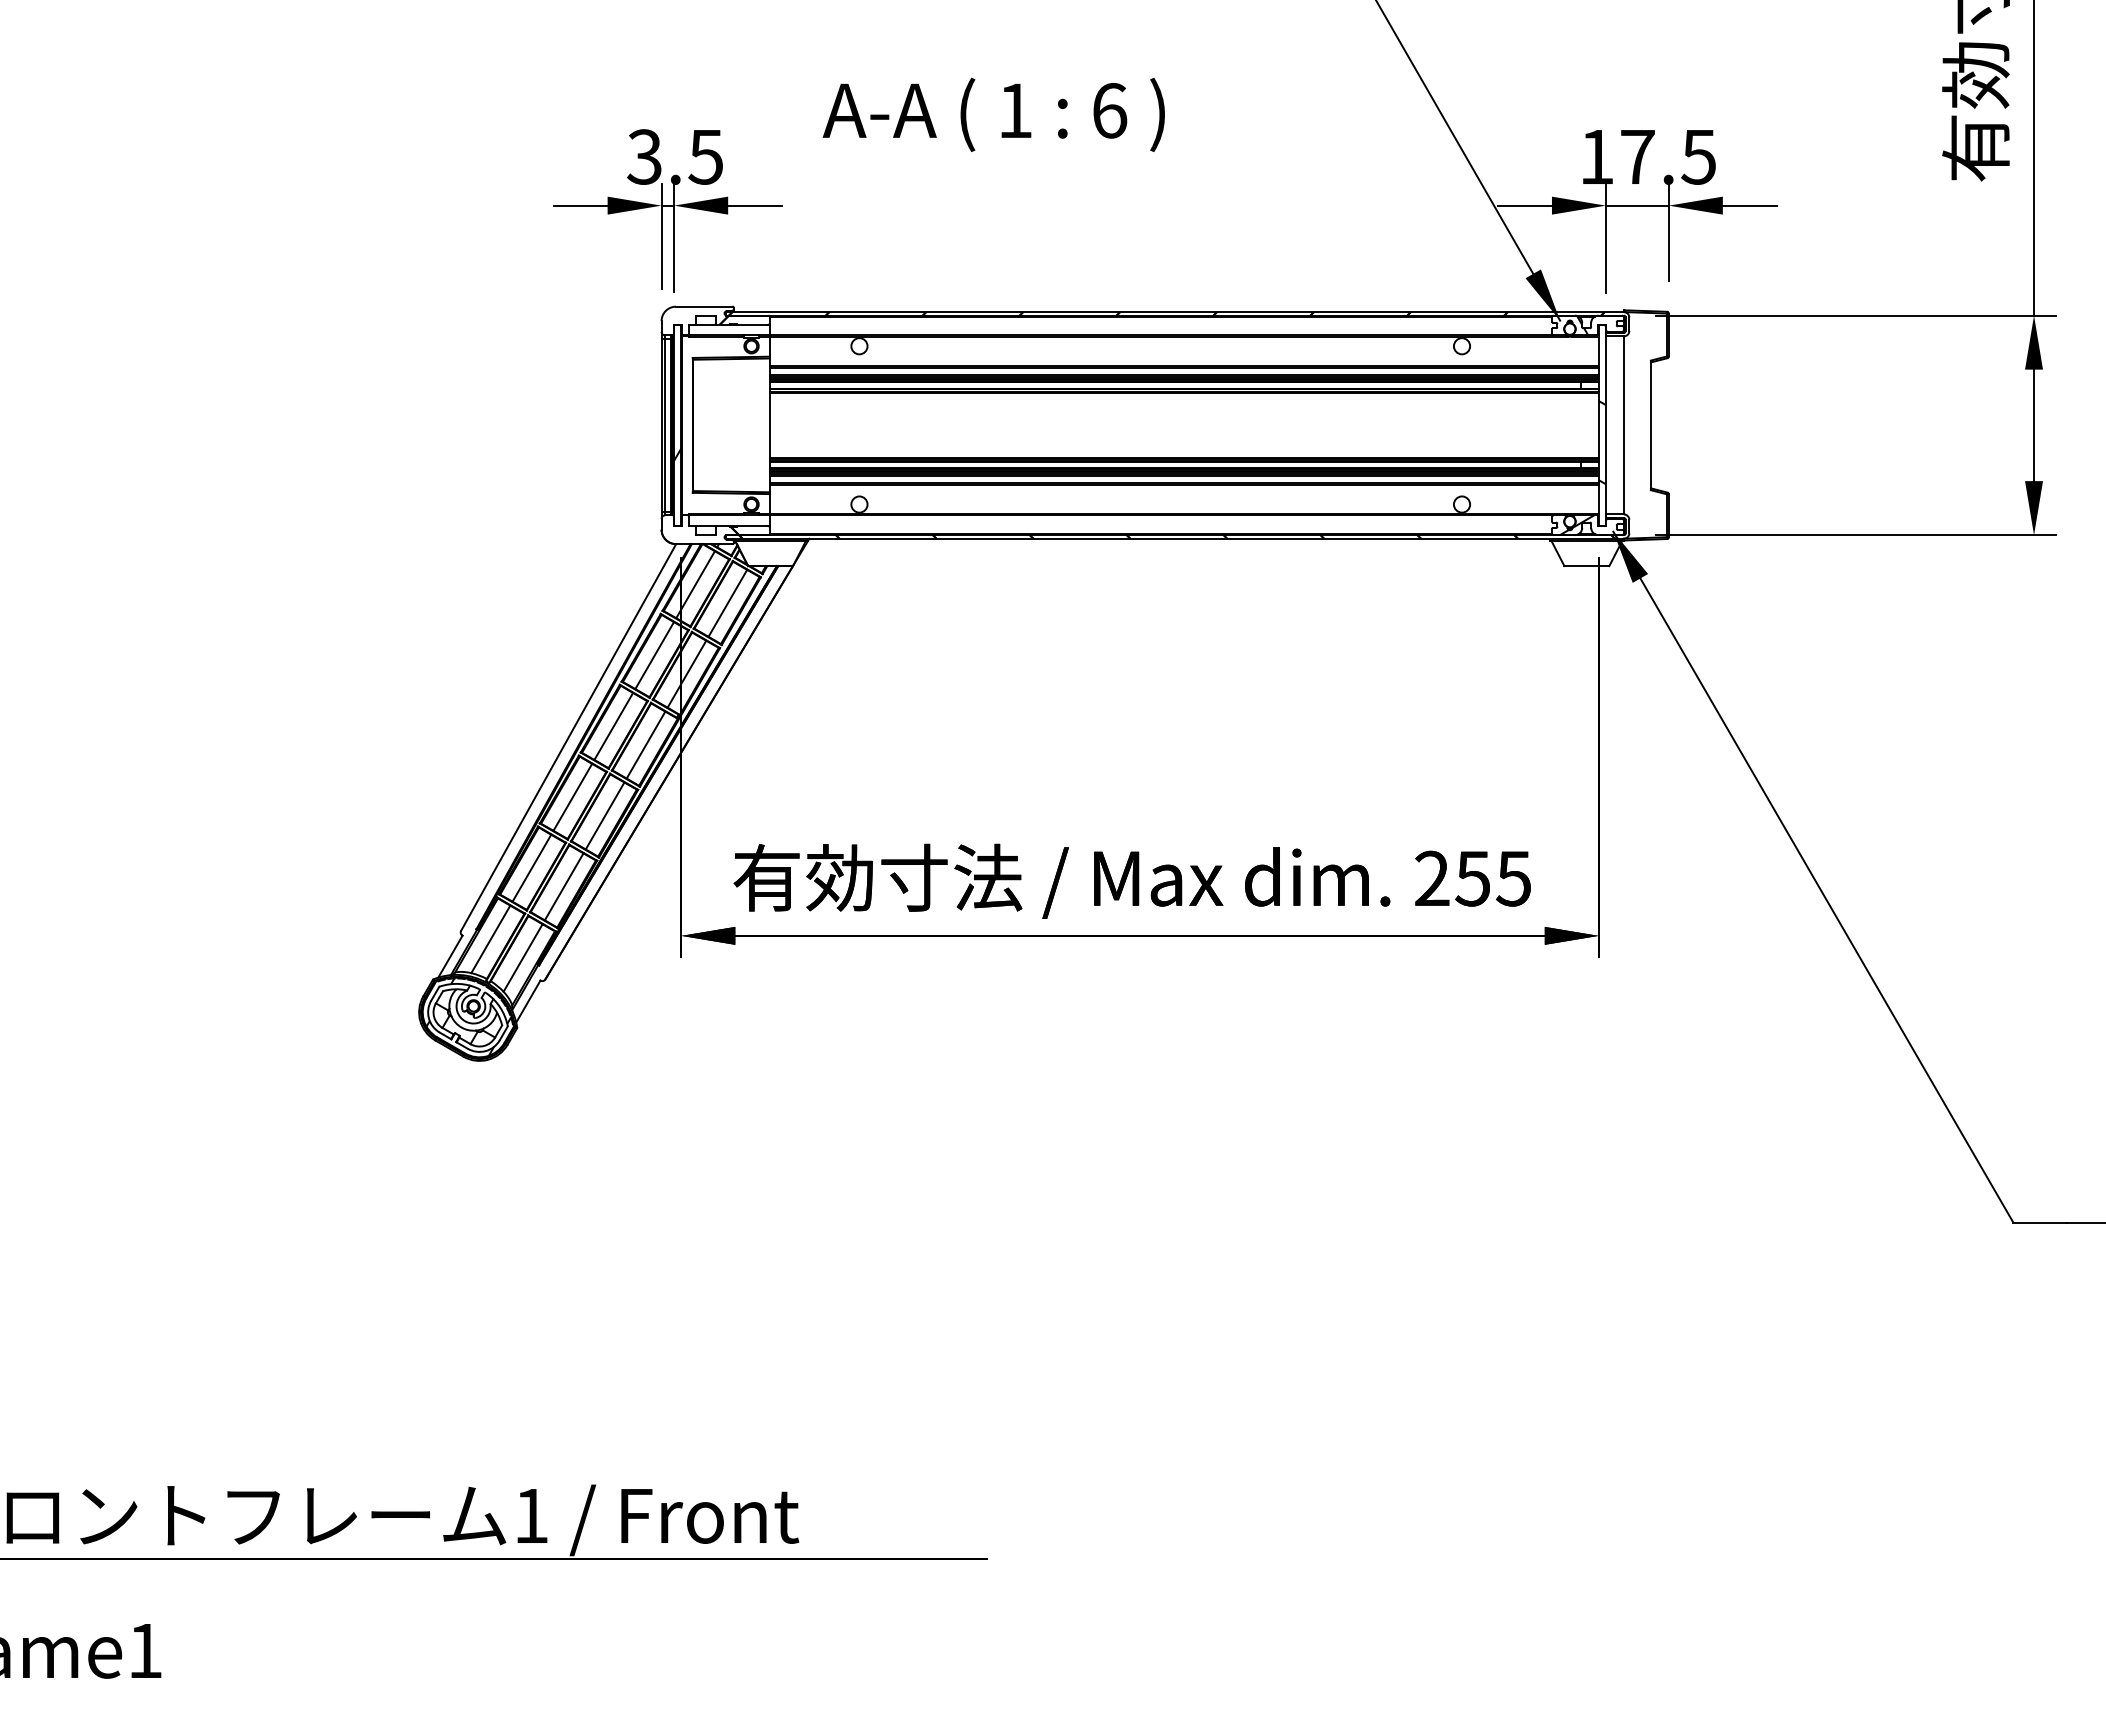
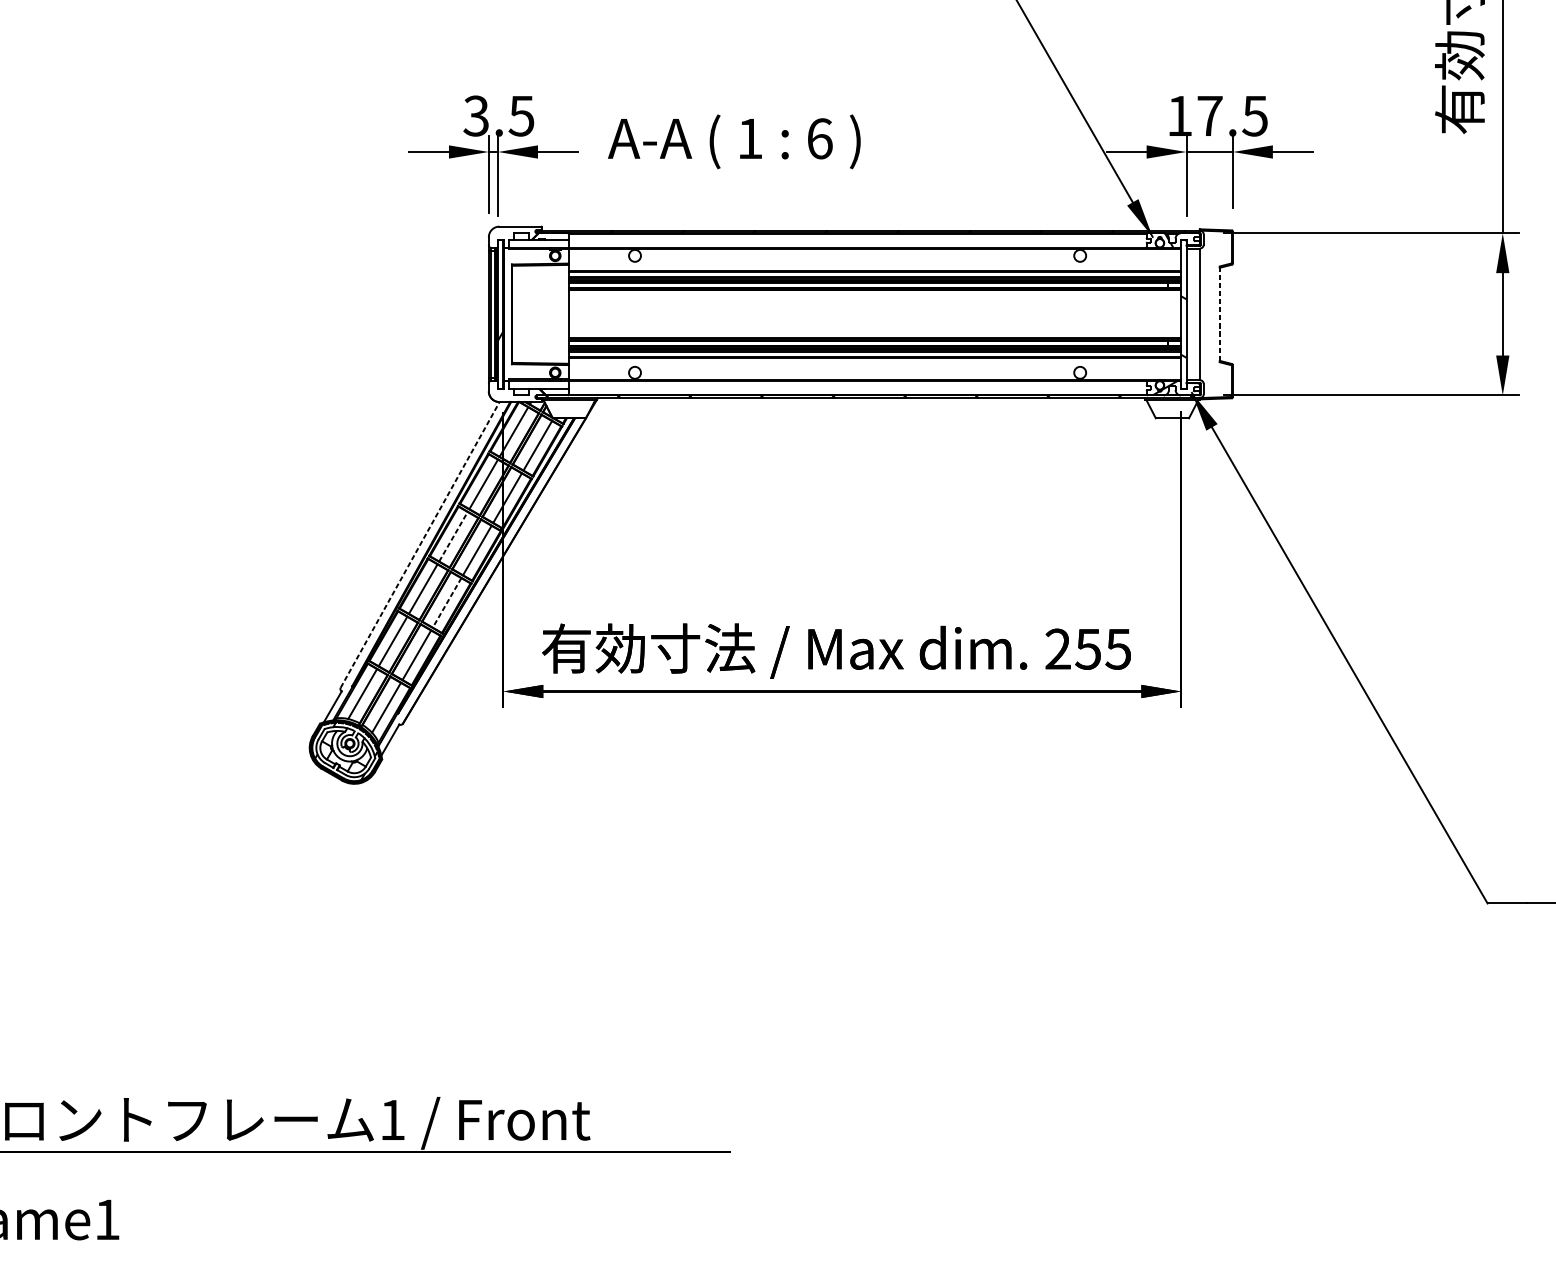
text: (993, 114) -> (734, 141), moved
line: (1650, 425) -> (1219, 314), solid -> dashed
line: (613, 726) -> (453, 536), solid -> dashed
line: (568, 737) -> (420, 544), solid -> dashed
line: (605, 815) -> (447, 602), solid -> dashed

